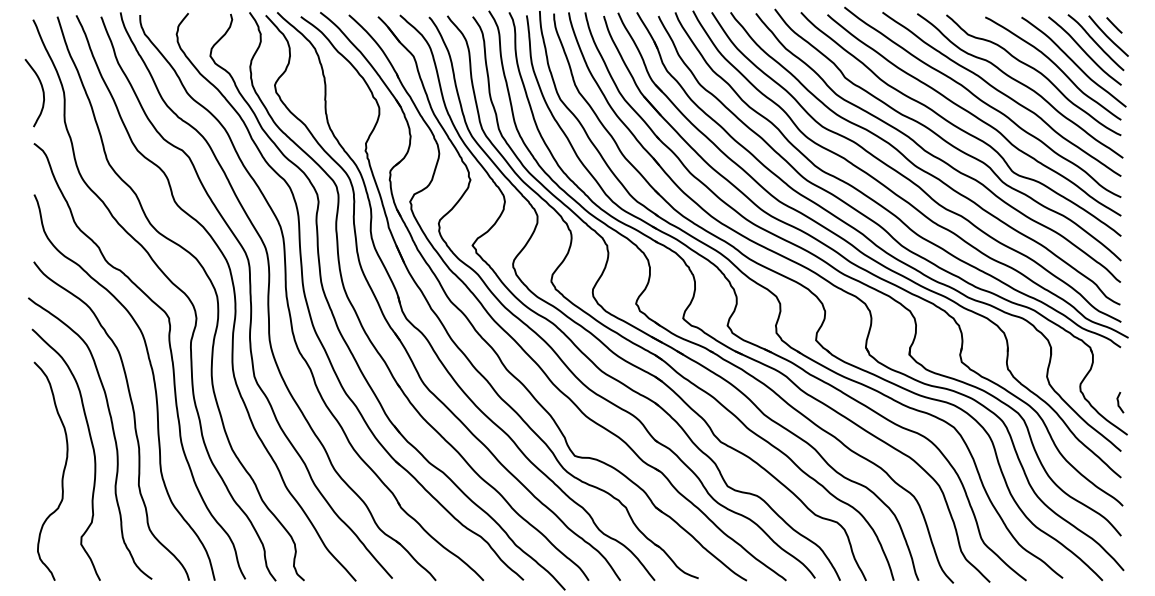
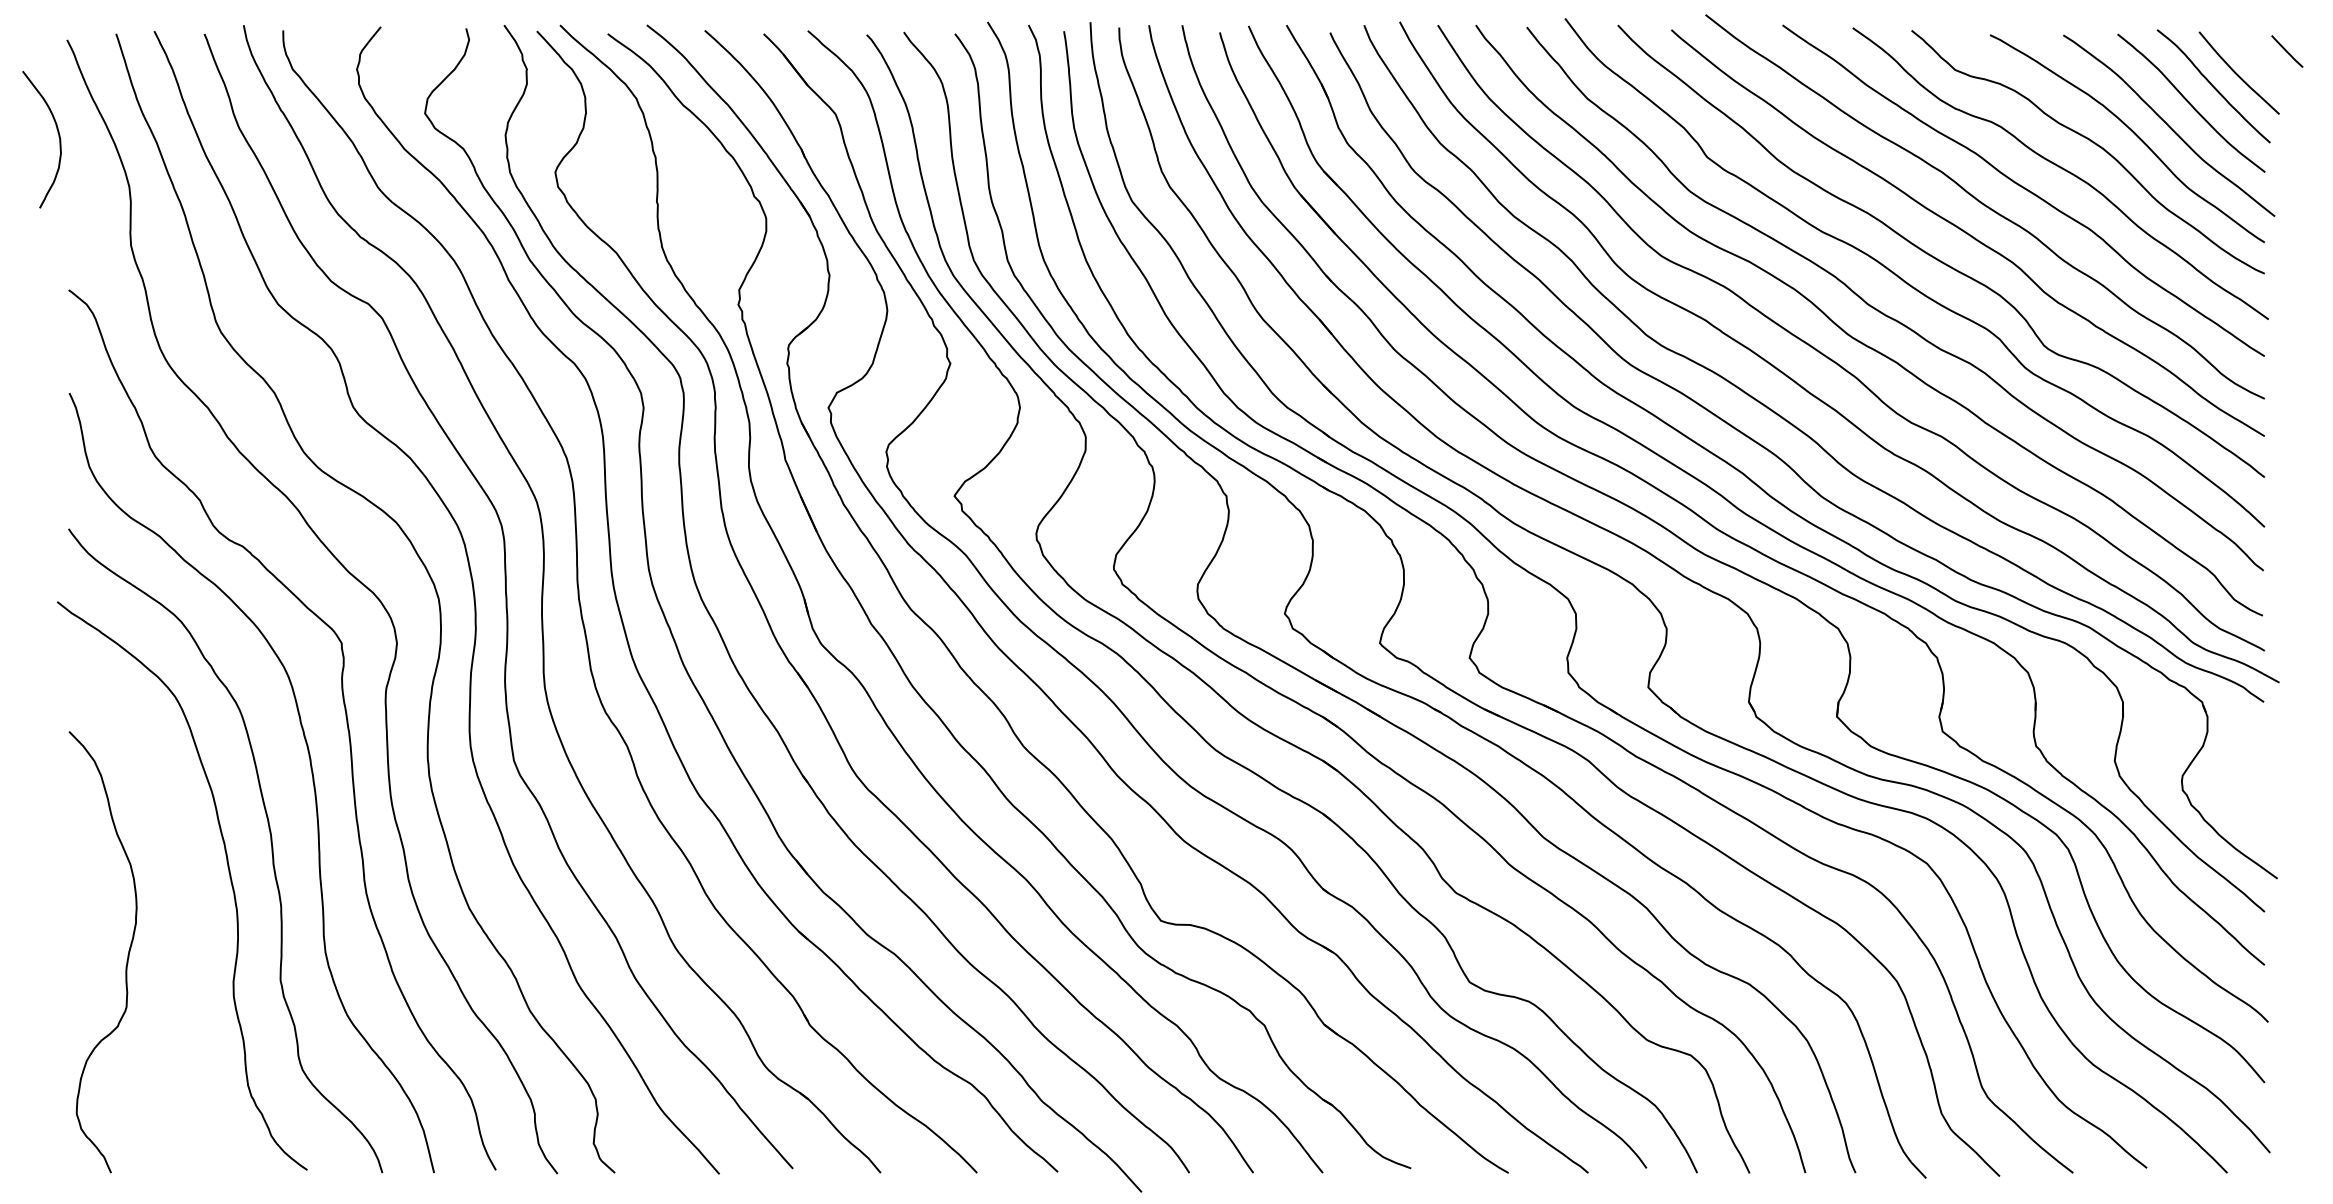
line: (1114, 25) -> (2287, 51), moved
curve: (42, 93) -> (57, 140), moved
curve: (1119, 402) -> (2261, 813), removed
curve: (92, 449) -> (186, 907), removed

